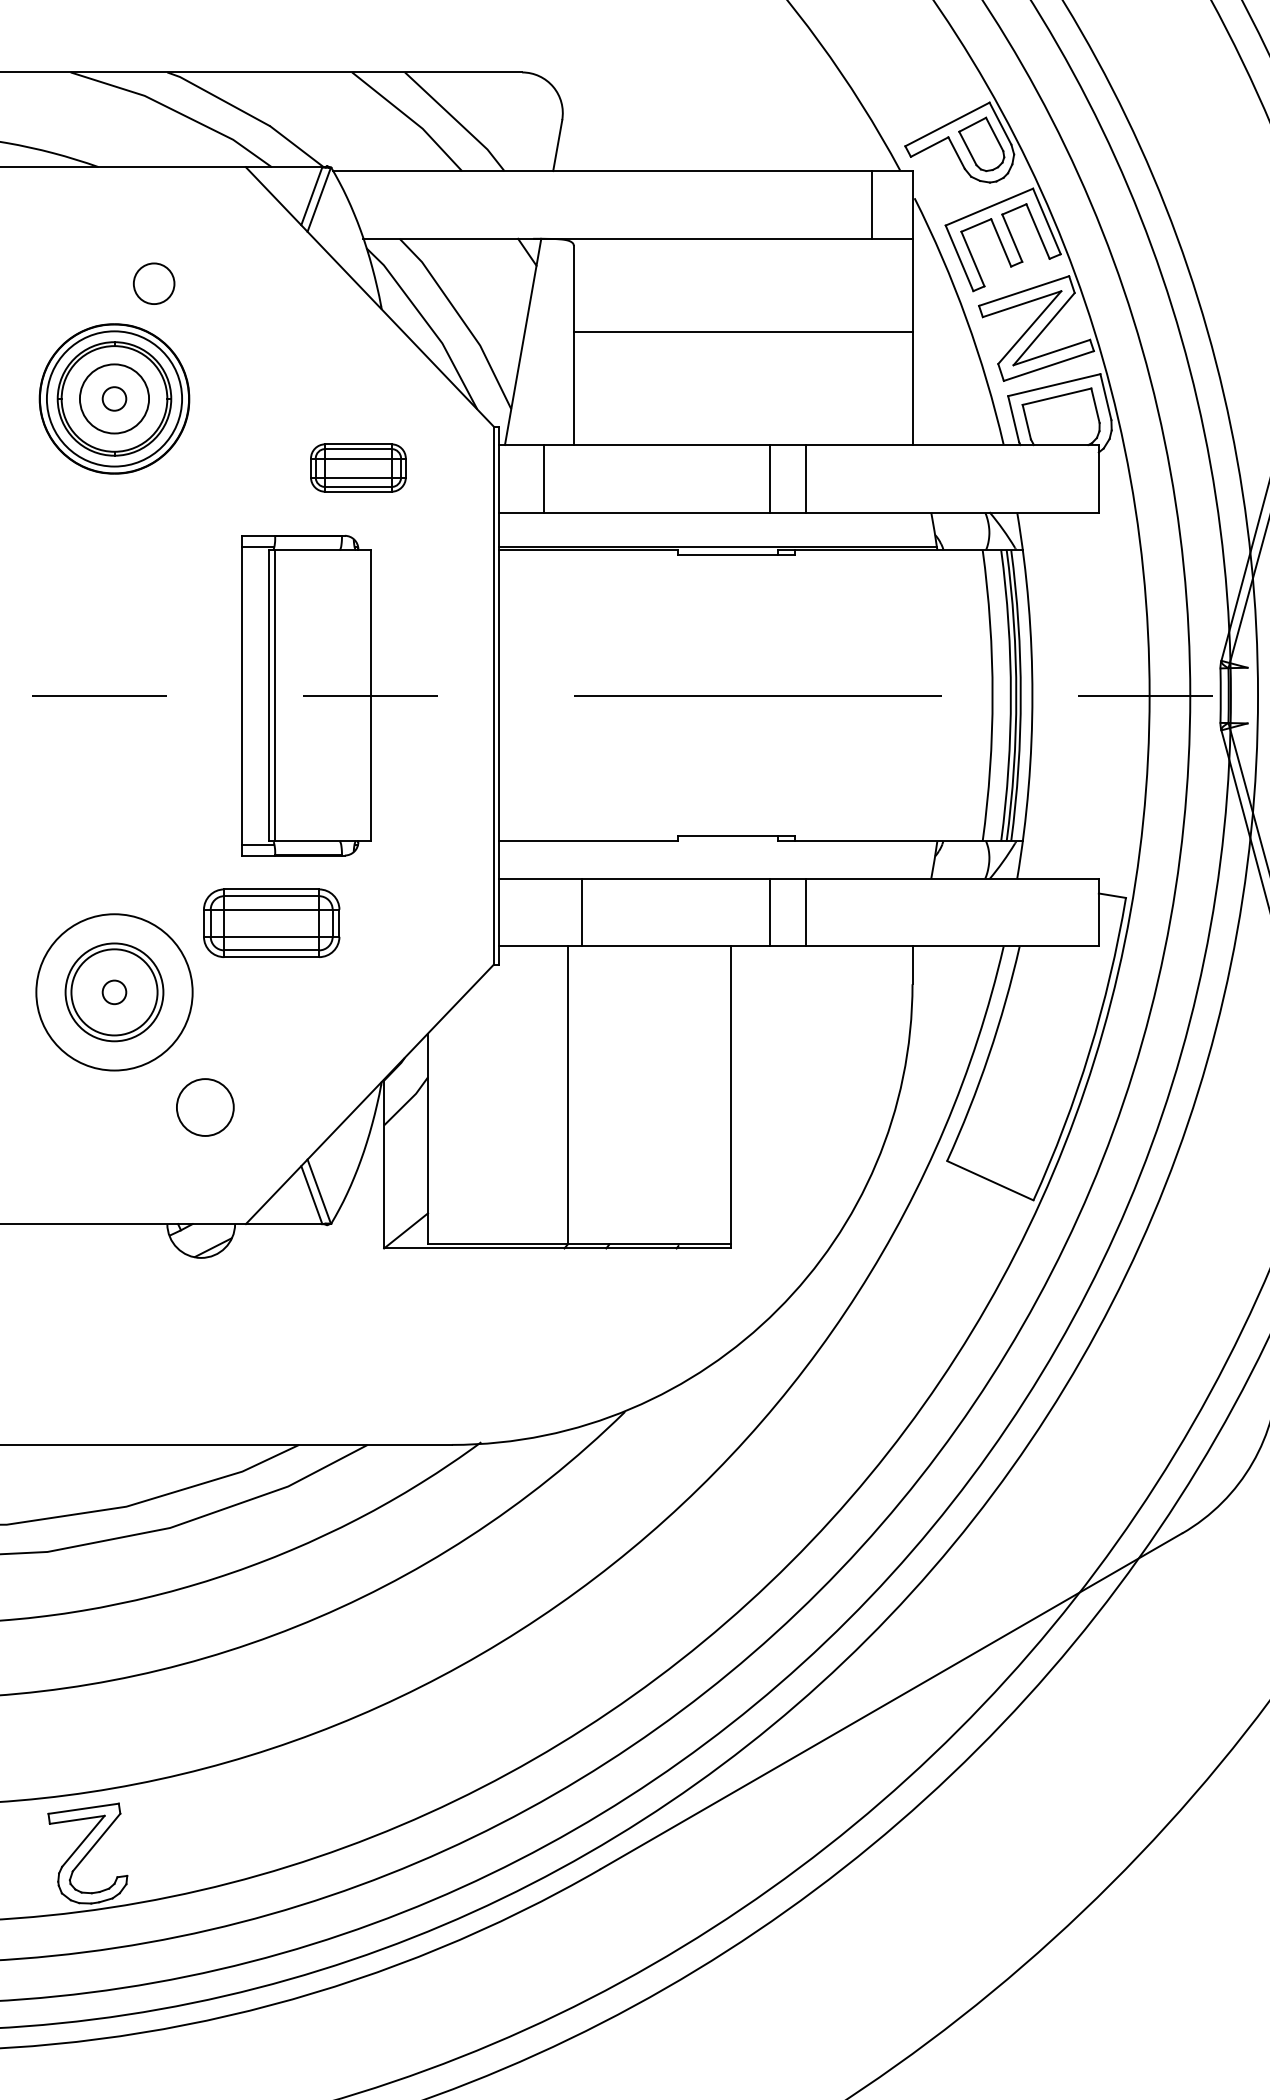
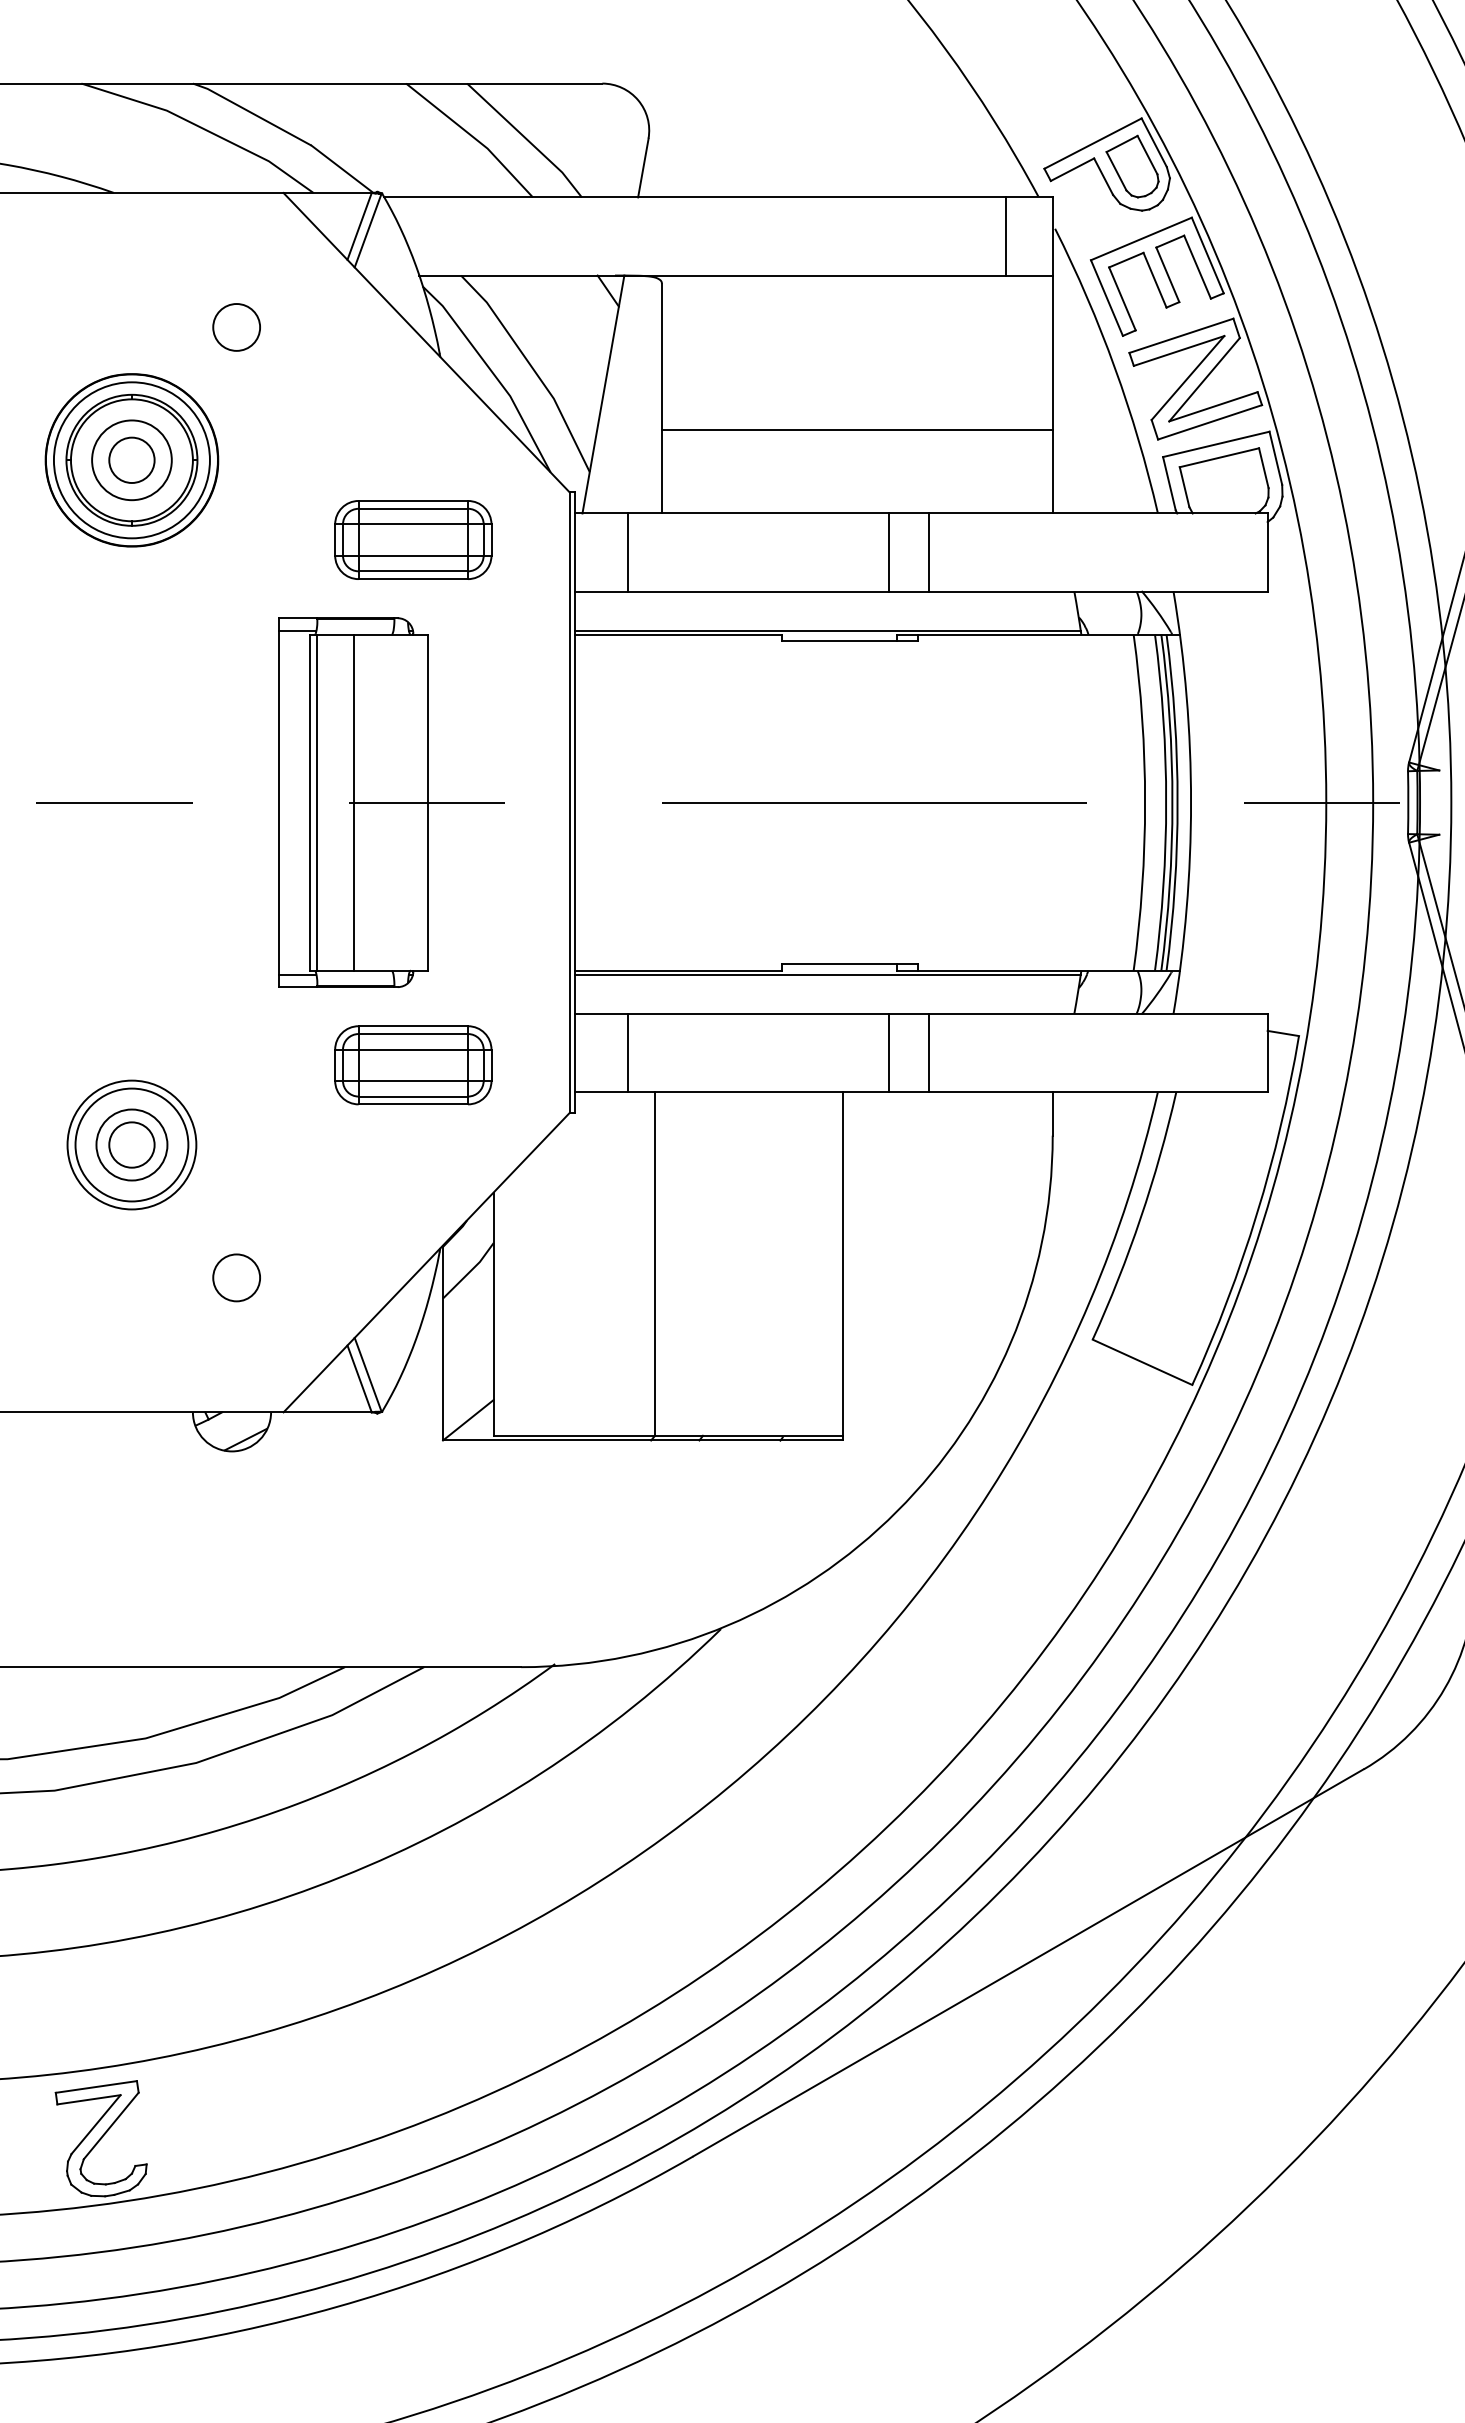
circle: (153, 283) -> (236, 327), moved
line: (742, 332) -> (856, 430), moved
circle: (114, 398) -> (131, 459), size x1.67
part: (358, 467) -> (413, 539), size x1.43
line: (307, 695) -> (354, 802), added
line: (717, 844) -> (827, 974), added
line: (582, 912) -> (627, 1052), moved
part: (271, 923) -> (413, 1065), moved
circle: (114, 991) -> (131, 1144), size x0.71
circle: (114, 991) -> (131, 1144), size x0.71
circle: (114, 991) -> (131, 1144), size x1.67
circle: (205, 1107) -> (236, 1277), size x0.71

